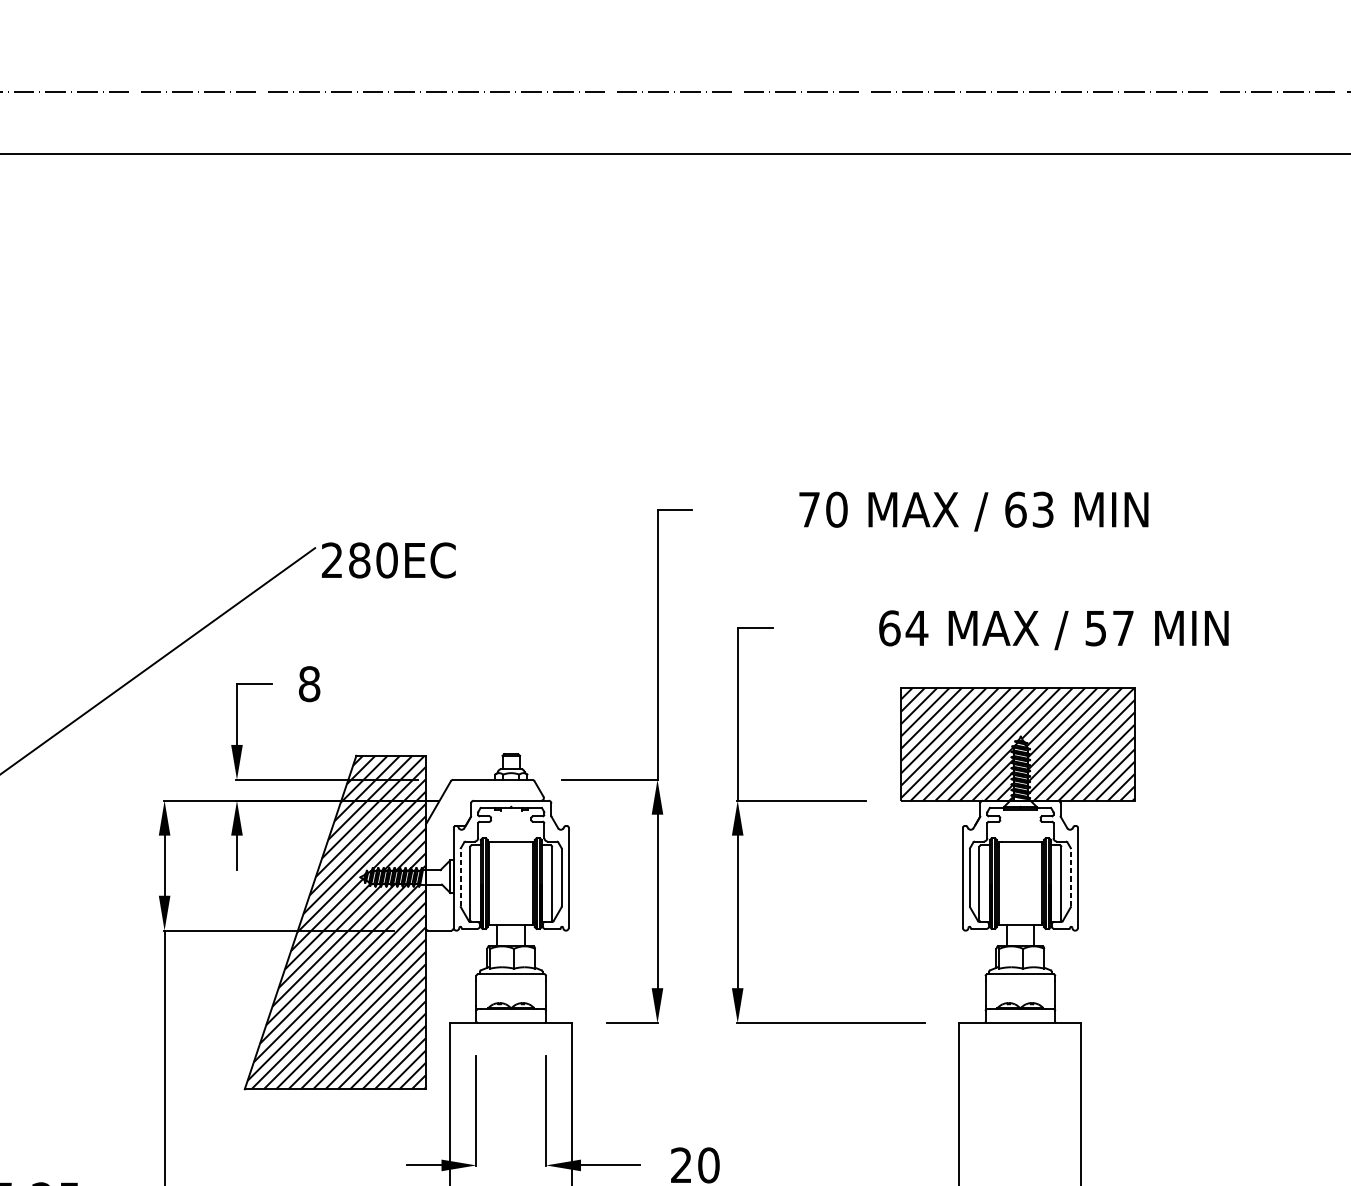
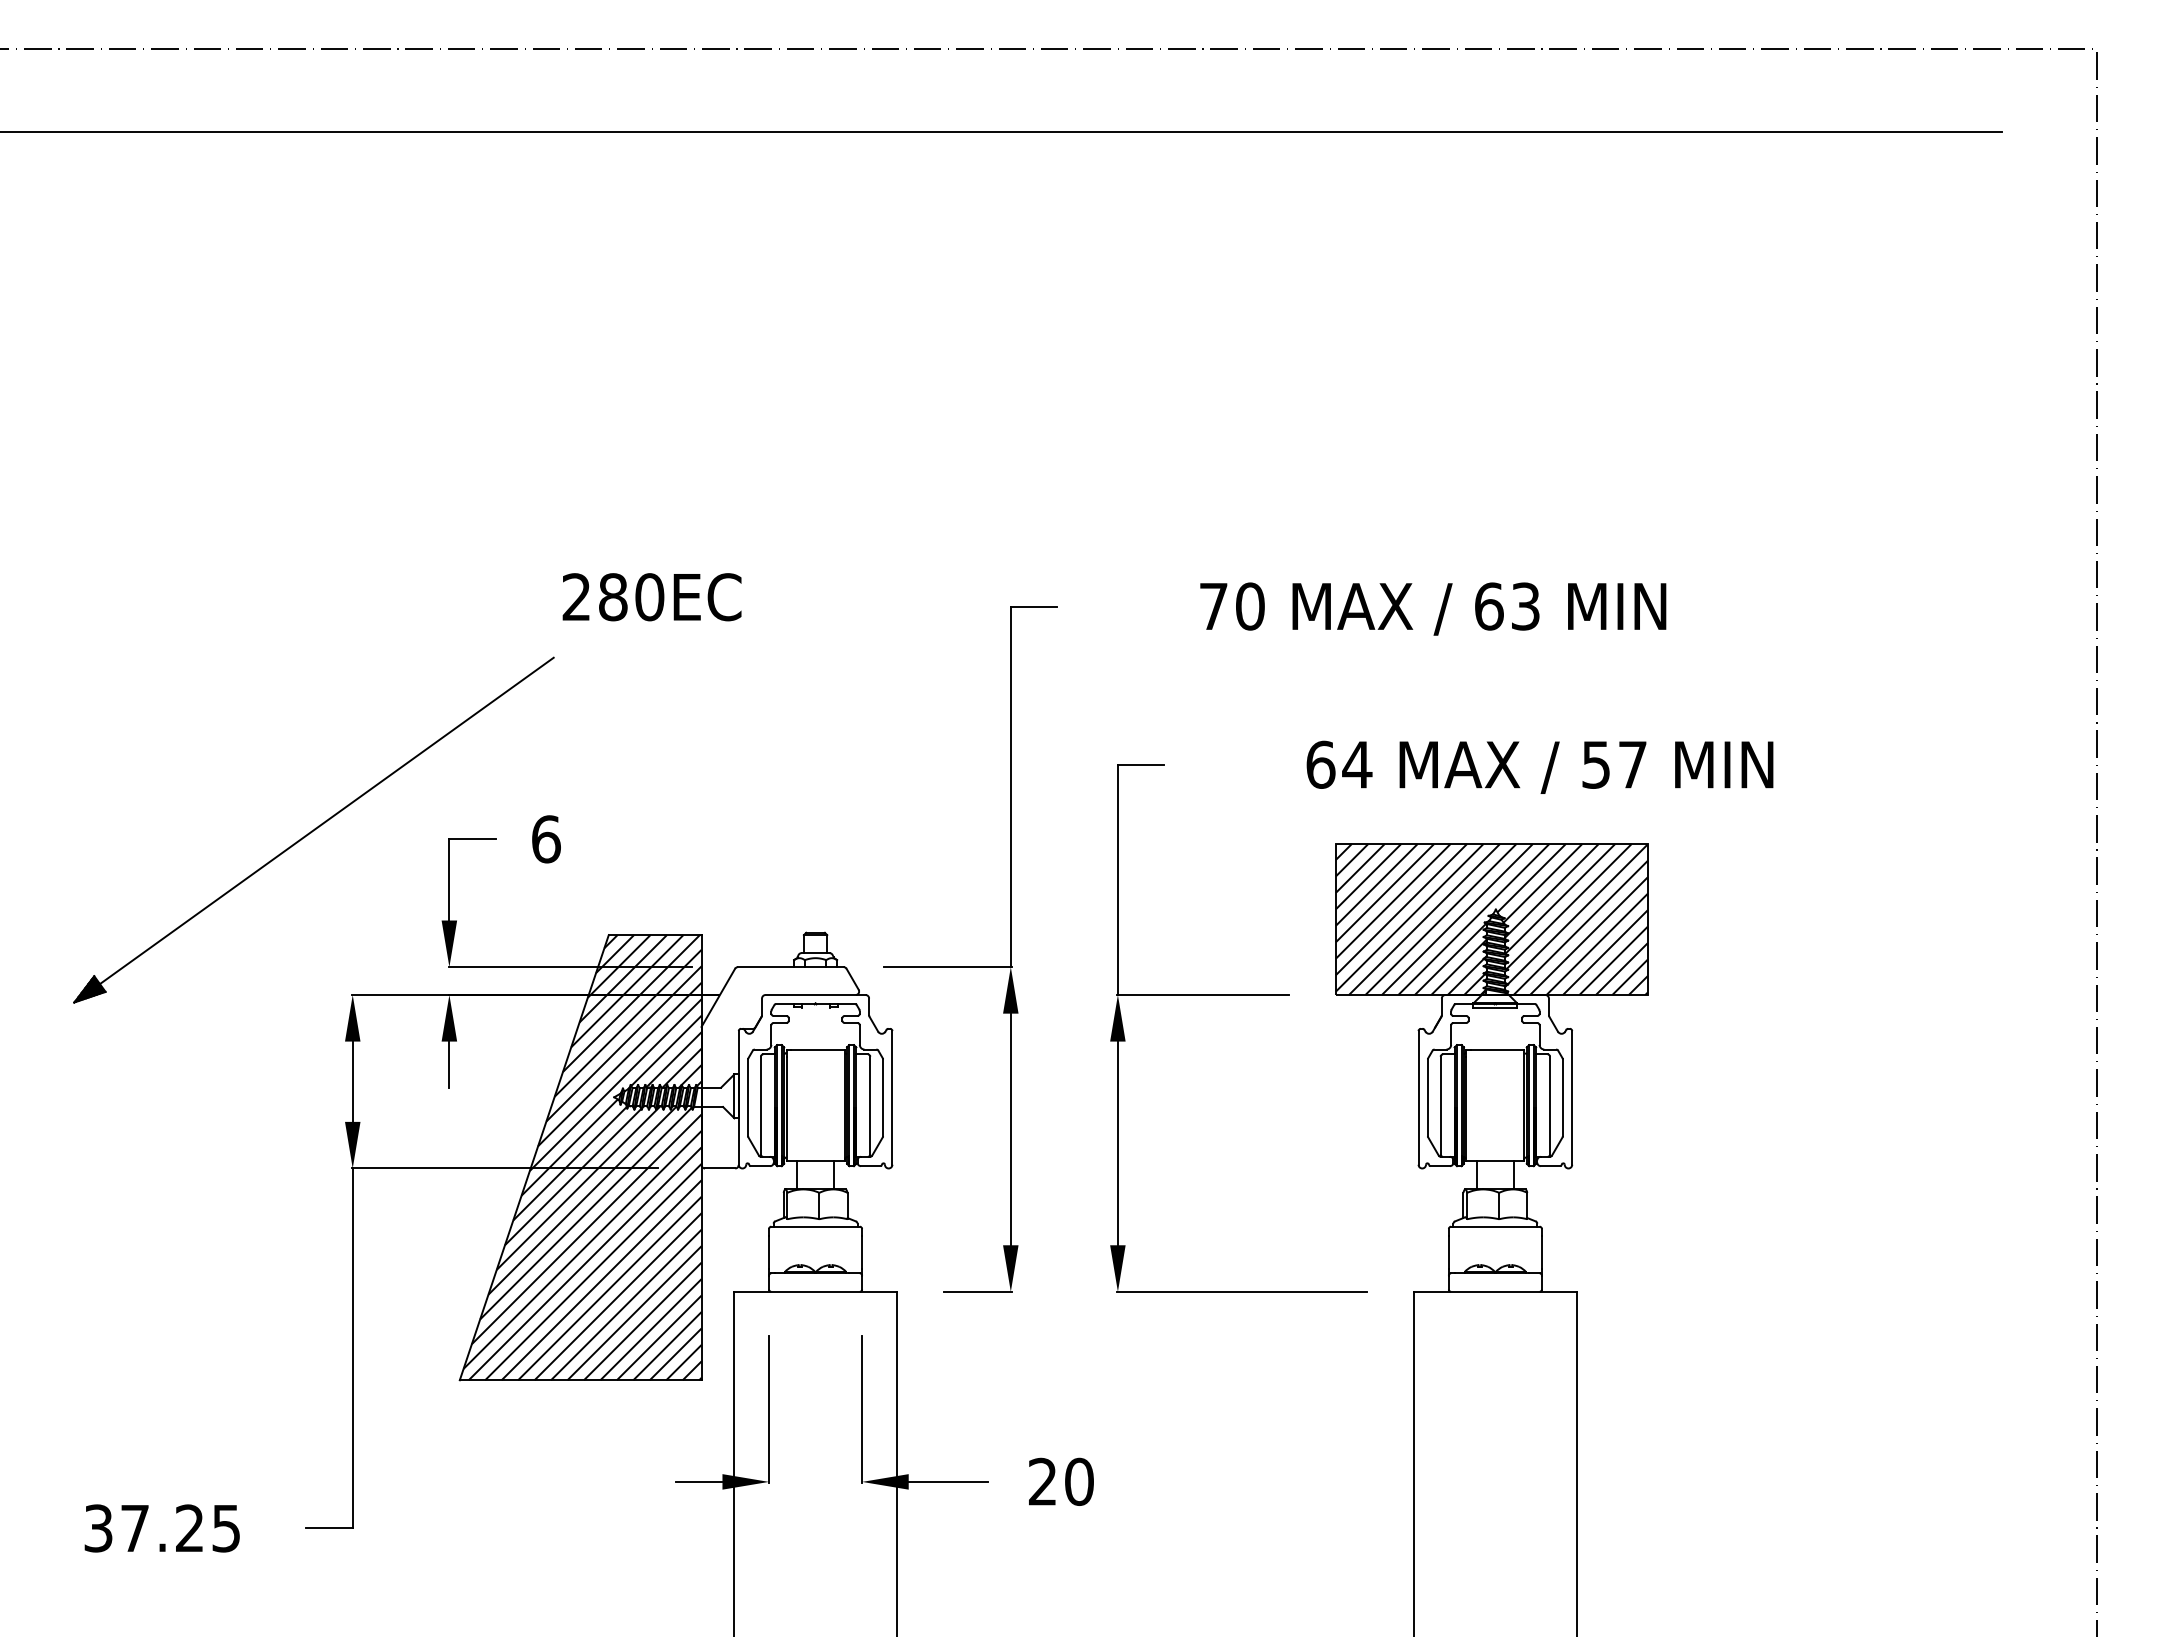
text: (388, 560) -> (651, 597), moved
text: (309, 684) -> (546, 839), 8 -> 6
line: (461, 877) -> (748, 1097), dashed -> solid
line: (1070, 877) -> (1562, 1097), dashed -> solid

